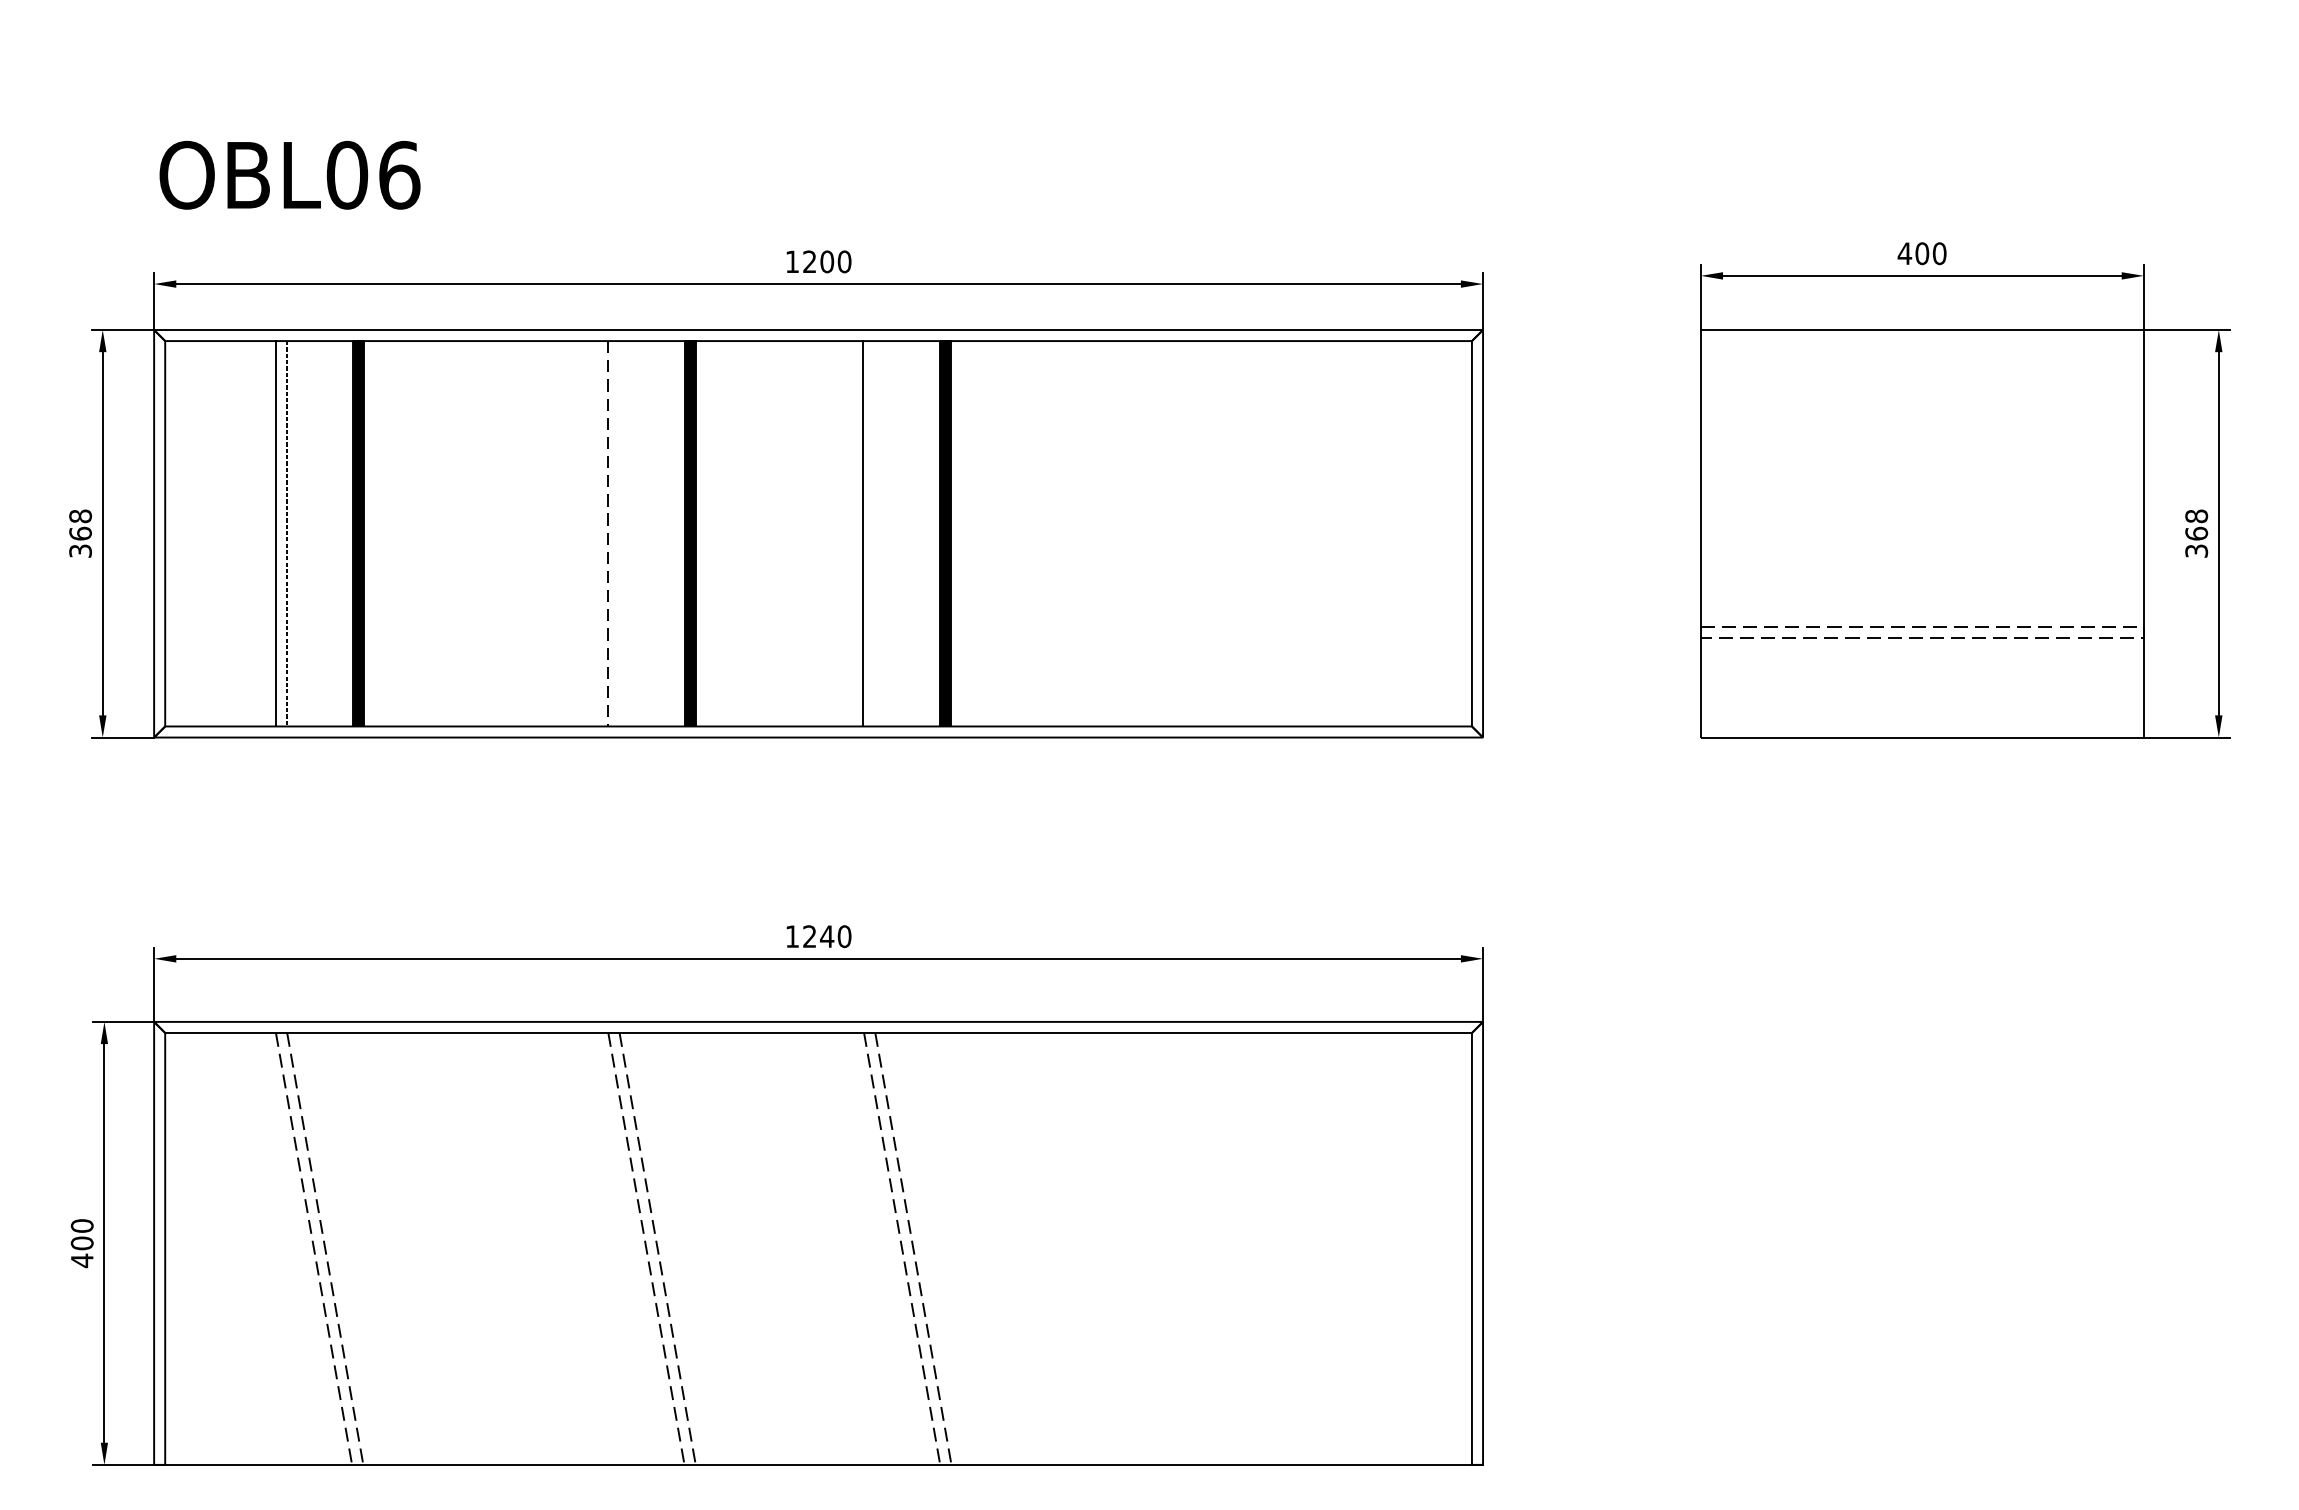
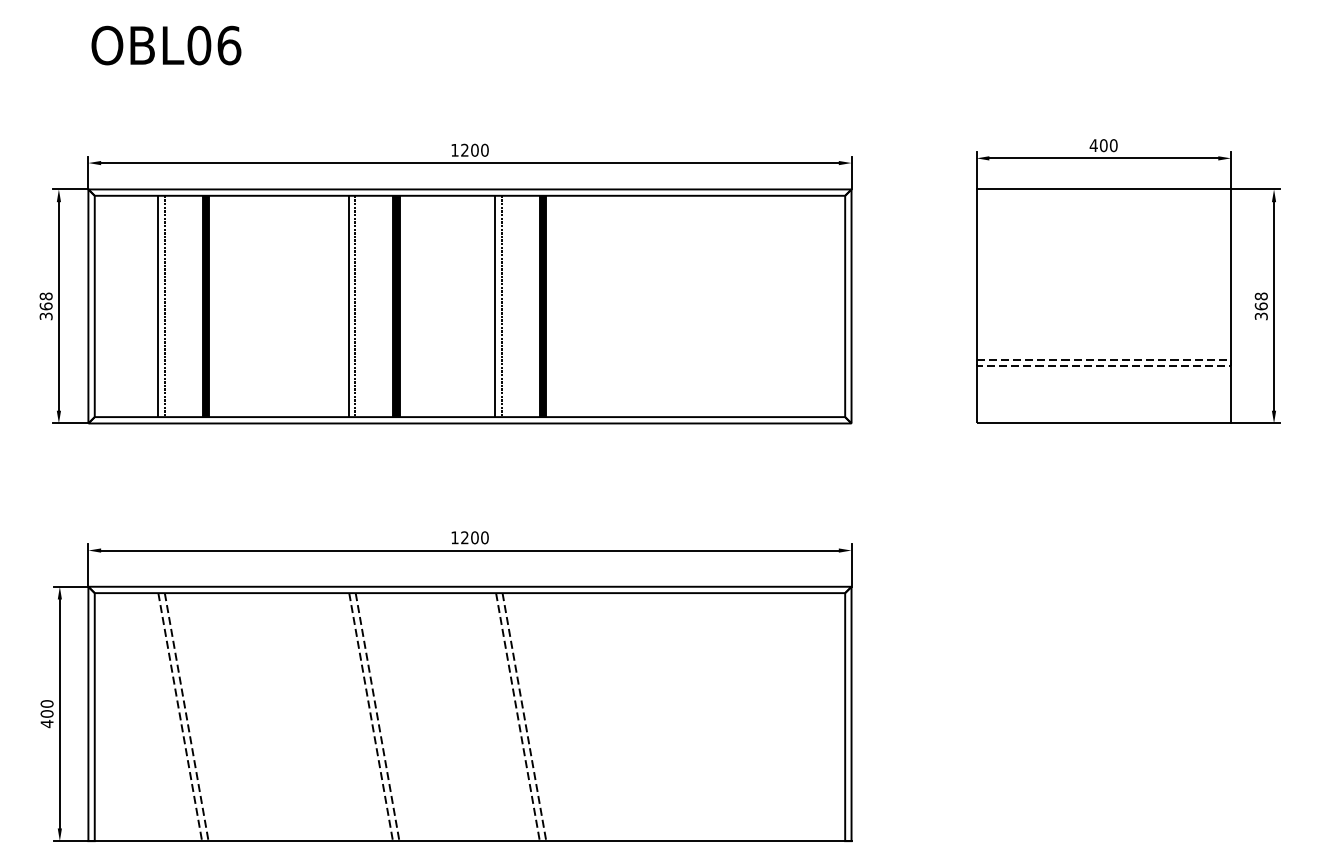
text: (290, 175) -> (166, 45), moved
line: (607, 533) -> (348, 306), dashed -> solid
line: (619, 533) -> (355, 306), added
line: (873, 533) -> (501, 306), added
text: (826, 936) -> (474, 537), 1240 -> 1200

